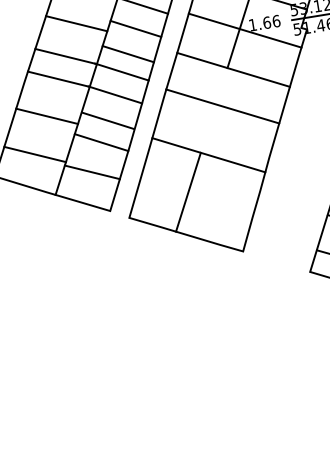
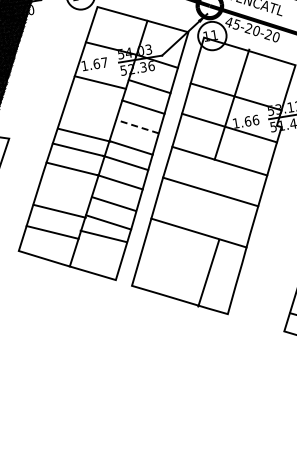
line: (76, 22) -> (84, 134), moved
line: (135, 28) -> (137, 126), solid -> dashed
line: (46, 115) -> (59, 210), moved
line: (91, 172) -> (103, 236), moved
line: (188, 192) -> (208, 273), moved

